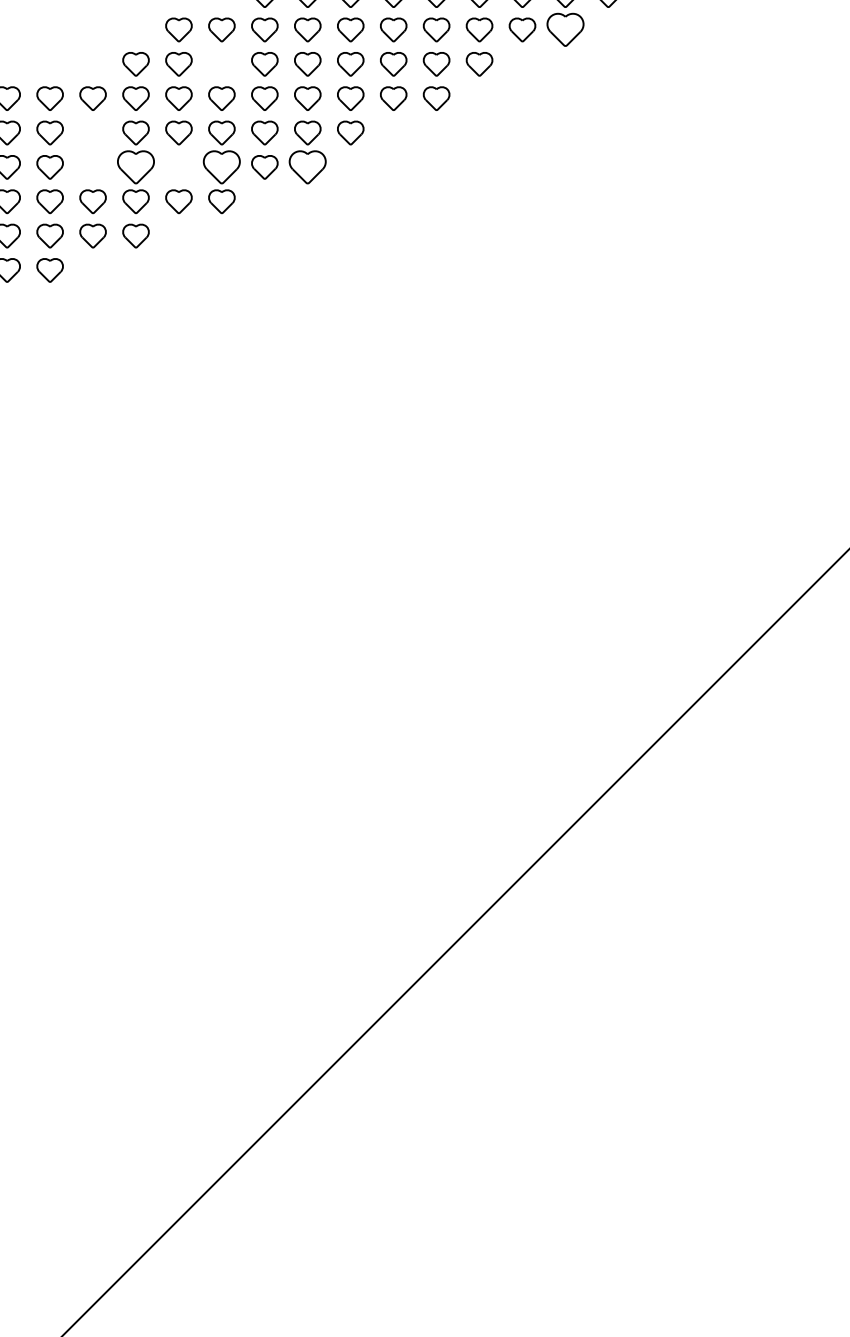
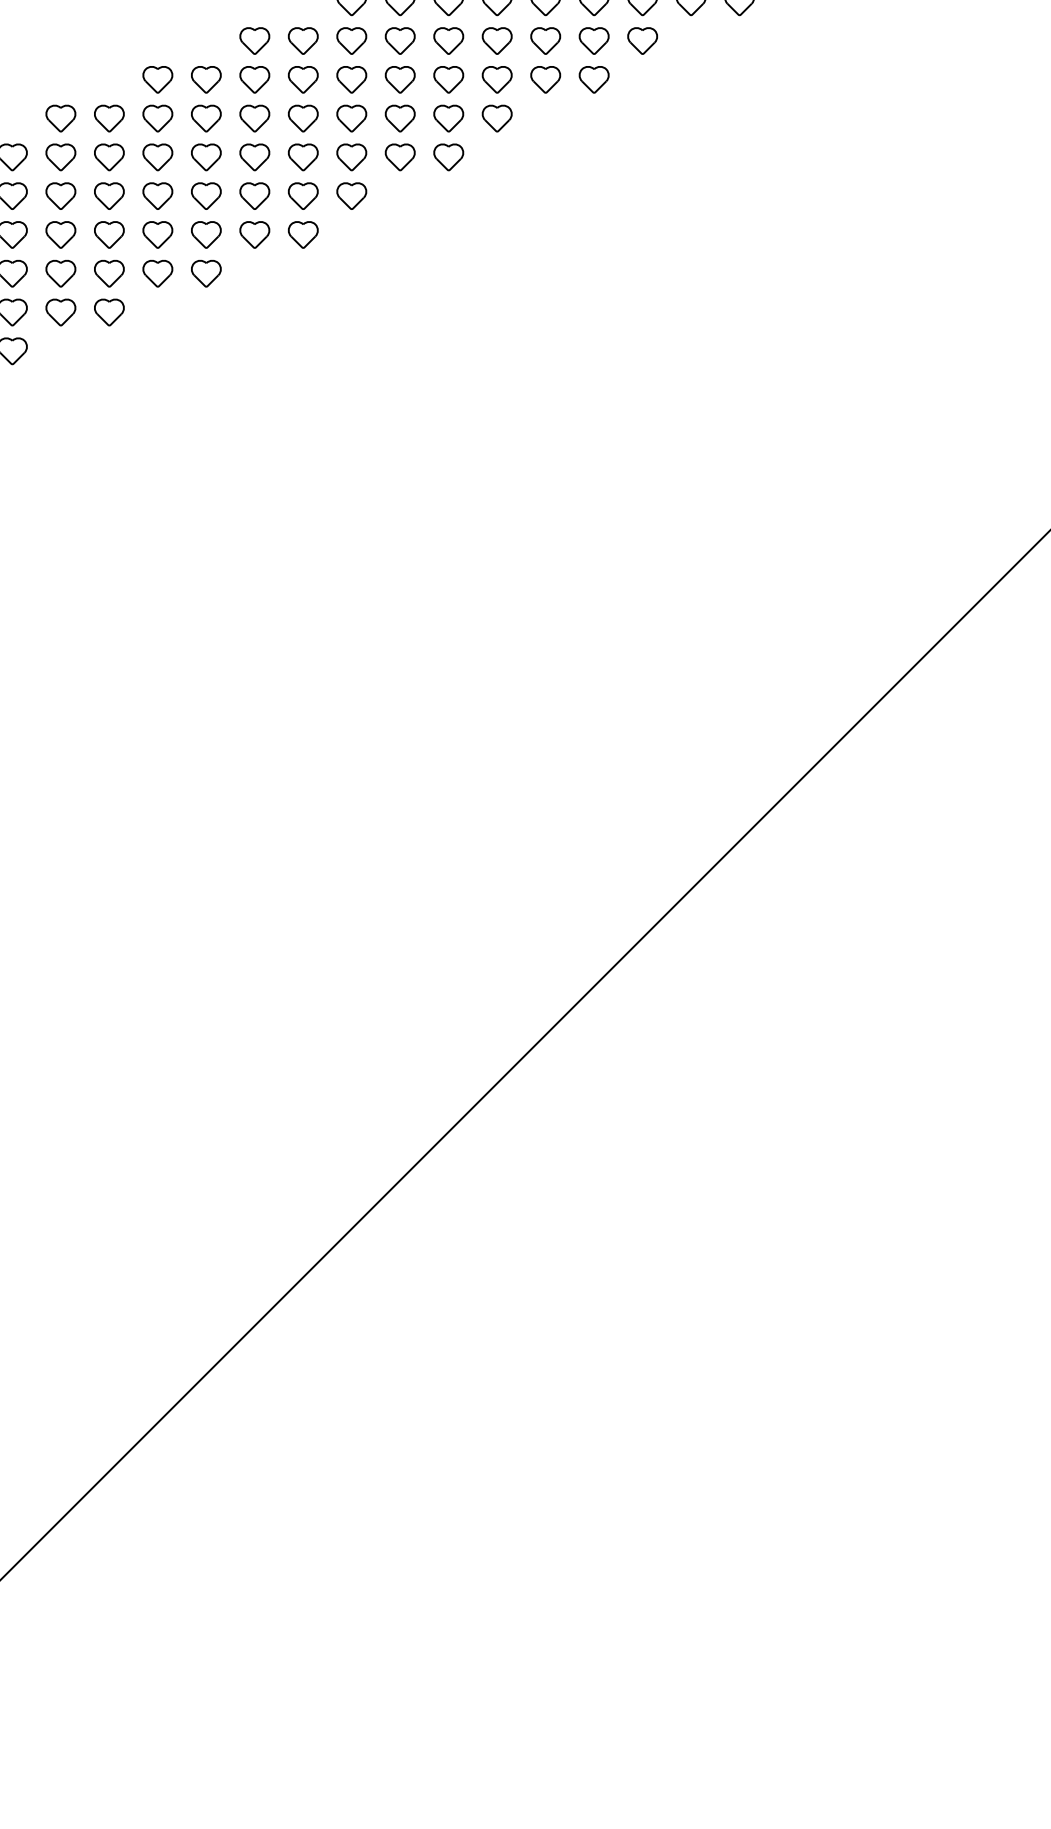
part: (564, 29) -> (593, 79), size x0.71
part: (92, 64) -> (60, 118), added
part: (222, 64) -> (206, 118), added
part: (92, 132) -> (60, 195), added
part: (92, 166) -> (60, 234), added
part: (136, 166) -> (109, 234), size x0.71
part: (178, 166) -> (157, 234), added
part: (222, 166) -> (206, 234), size x0.71
part: (307, 166) -> (303, 234), size x0.71

